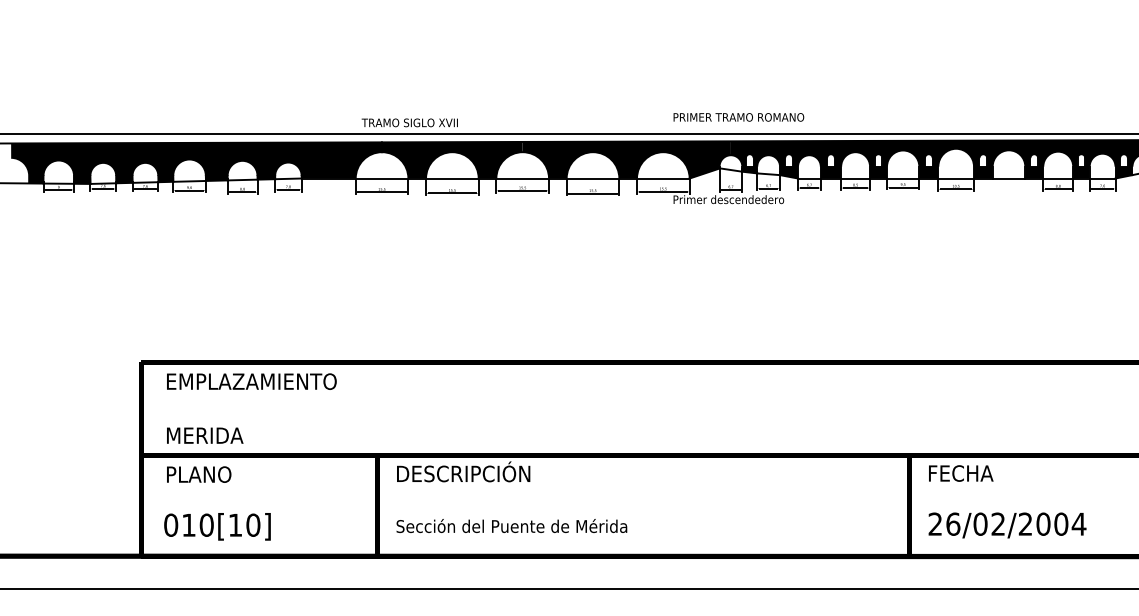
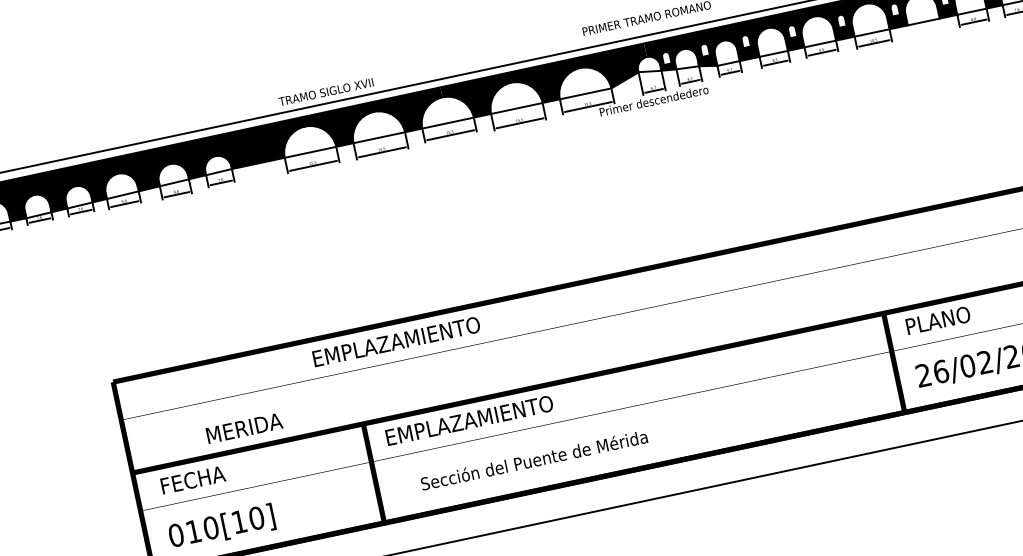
text: (251, 381) -> (396, 341), moved
text: (205, 435) -> (244, 428), moved
text: (482, 471) -> (469, 418), DESCRIPCIÓN -> EMPLAZAMIENTO
text: (962, 473) -> (939, 320), FECHA -> PLANO
text: (200, 474) -> (194, 479), PLANO -> FECHA
text: (511, 525) -> (533, 459), moved

